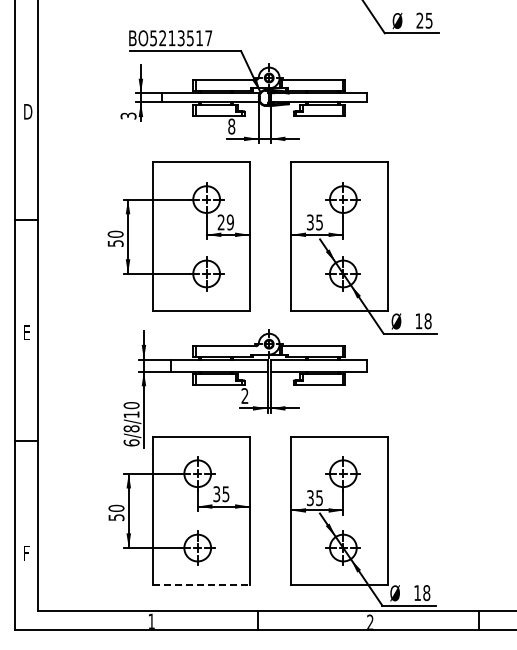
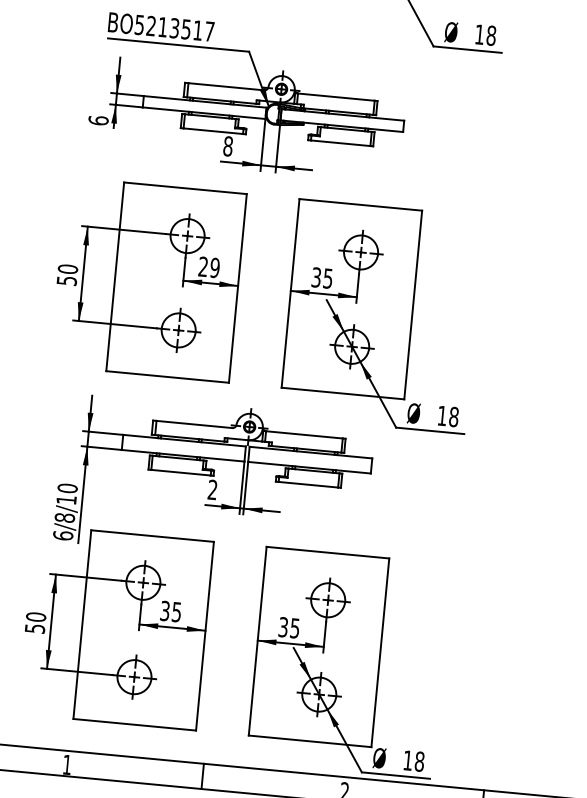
text: (424, 20) -> (485, 34), 25 -> 18
text: (128, 115) -> (98, 119), 3 -> 6
line: (201, 585) -> (134, 725), dashed -> solid

